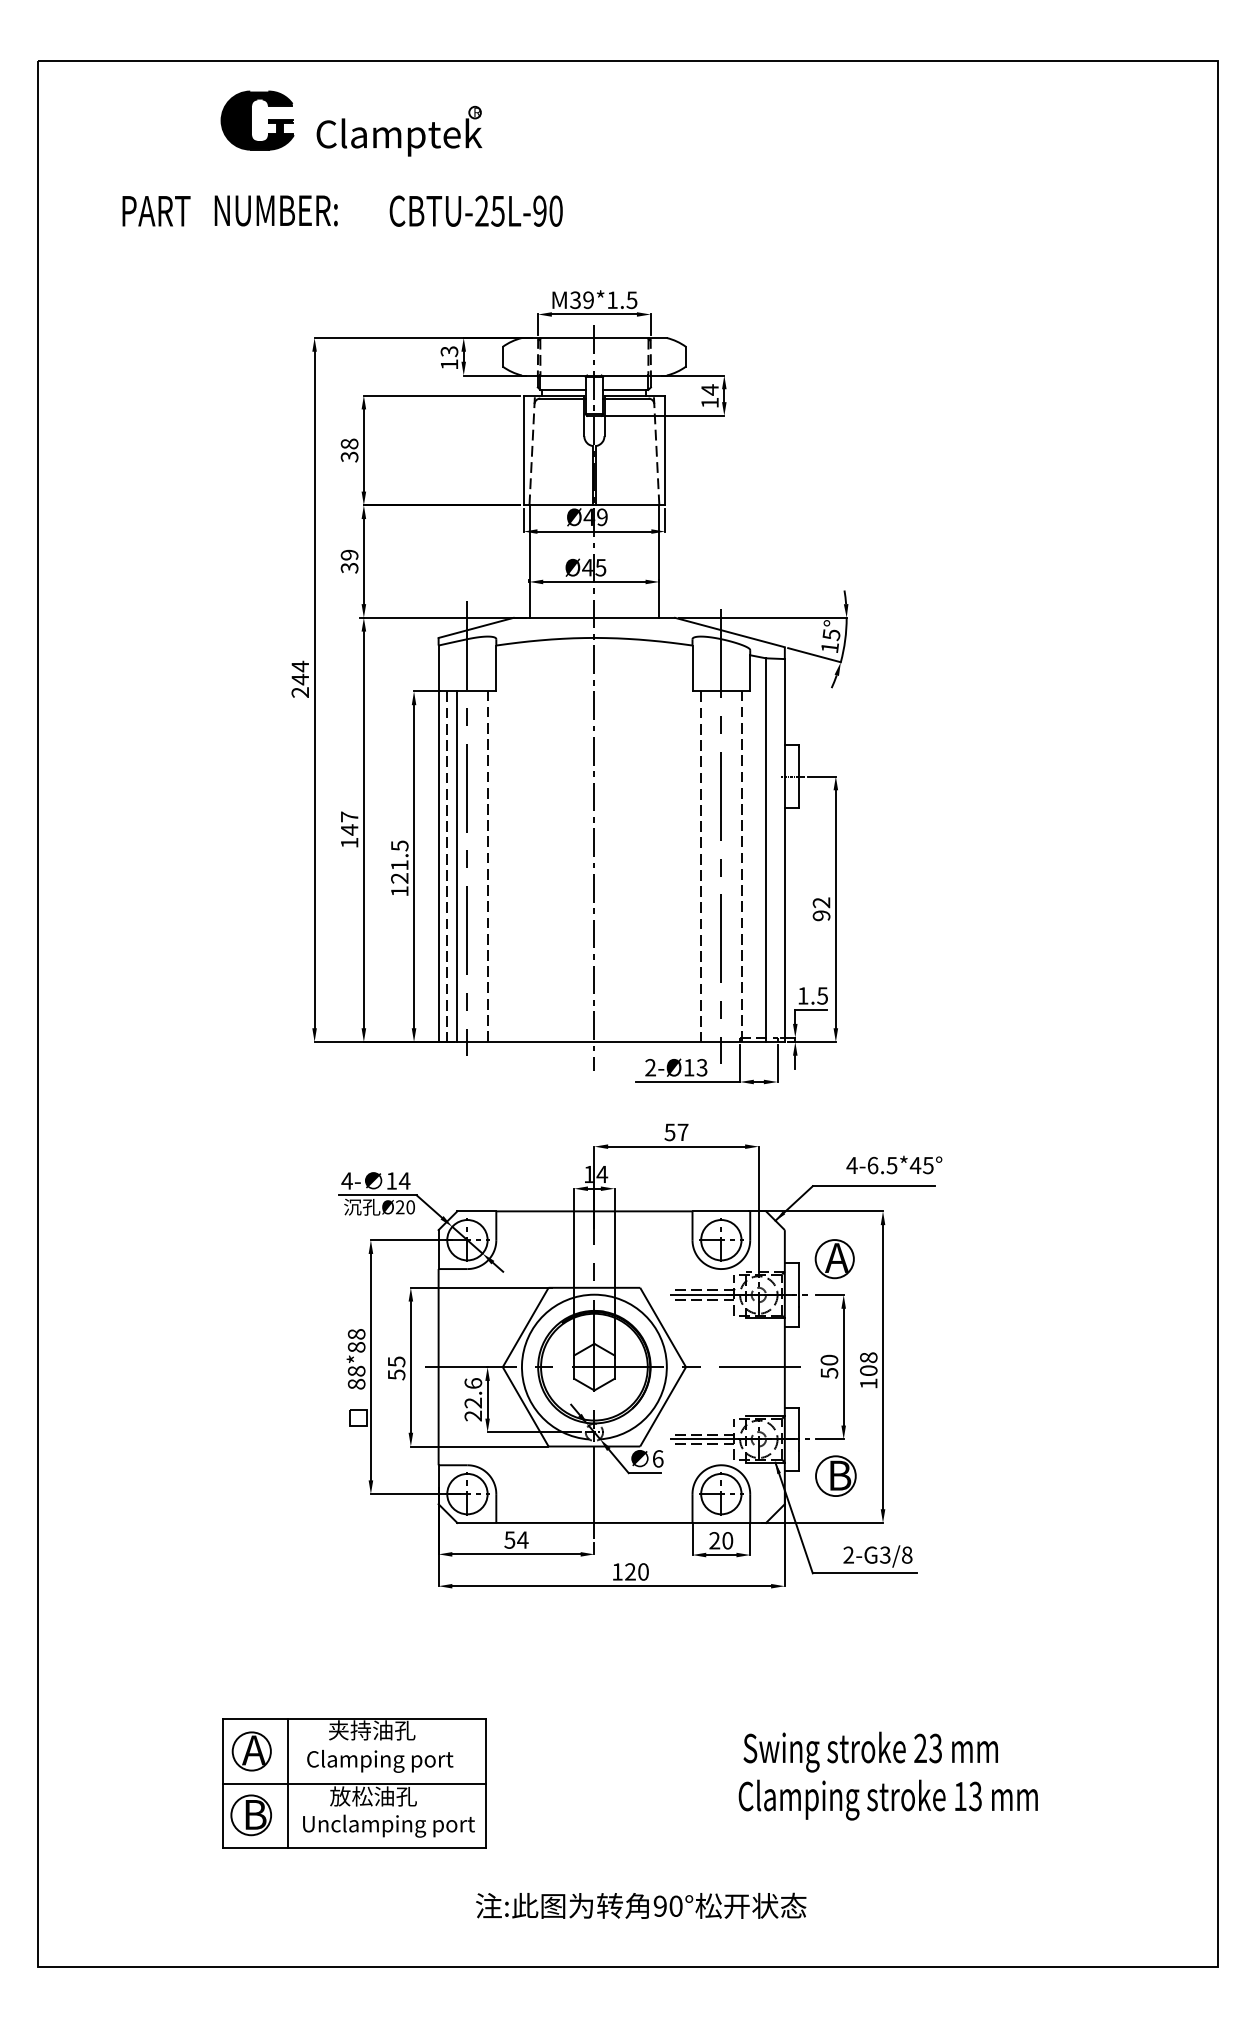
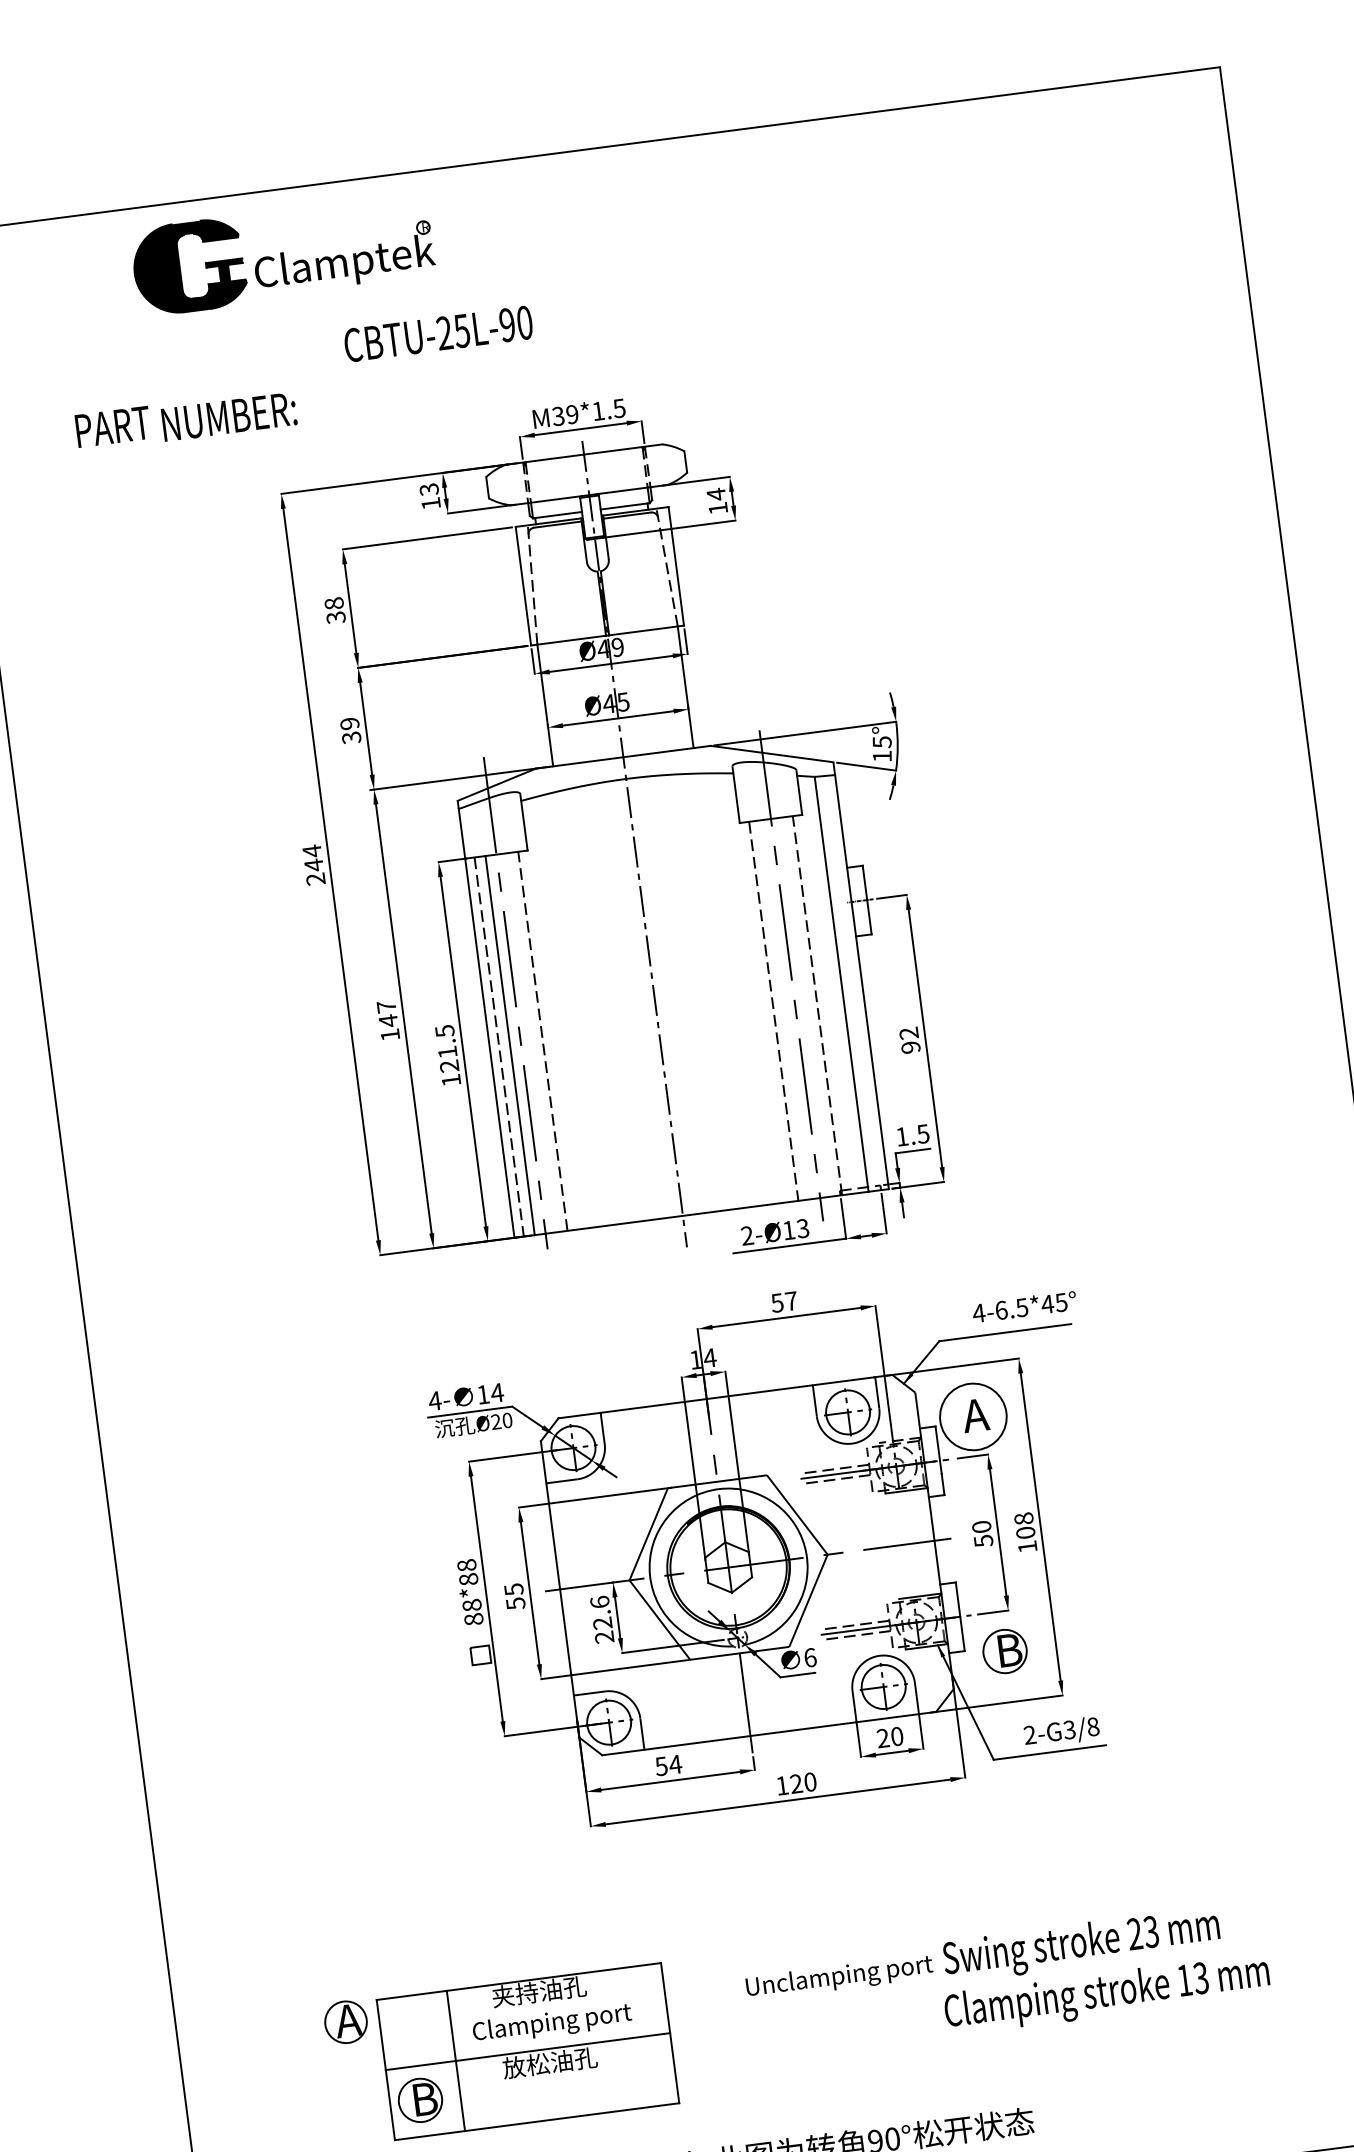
part: (257, 120) -> (189, 266), size x1.4
text: (275, 210) -> (228, 416), moved
text: (156, 211) -> (113, 427), moved
circle: (834, 1259) -> (973, 1417), size x1.6
part: (251, 1751) -> (345, 2022), moved
text: (388, 1825) -> (839, 1976), moved

